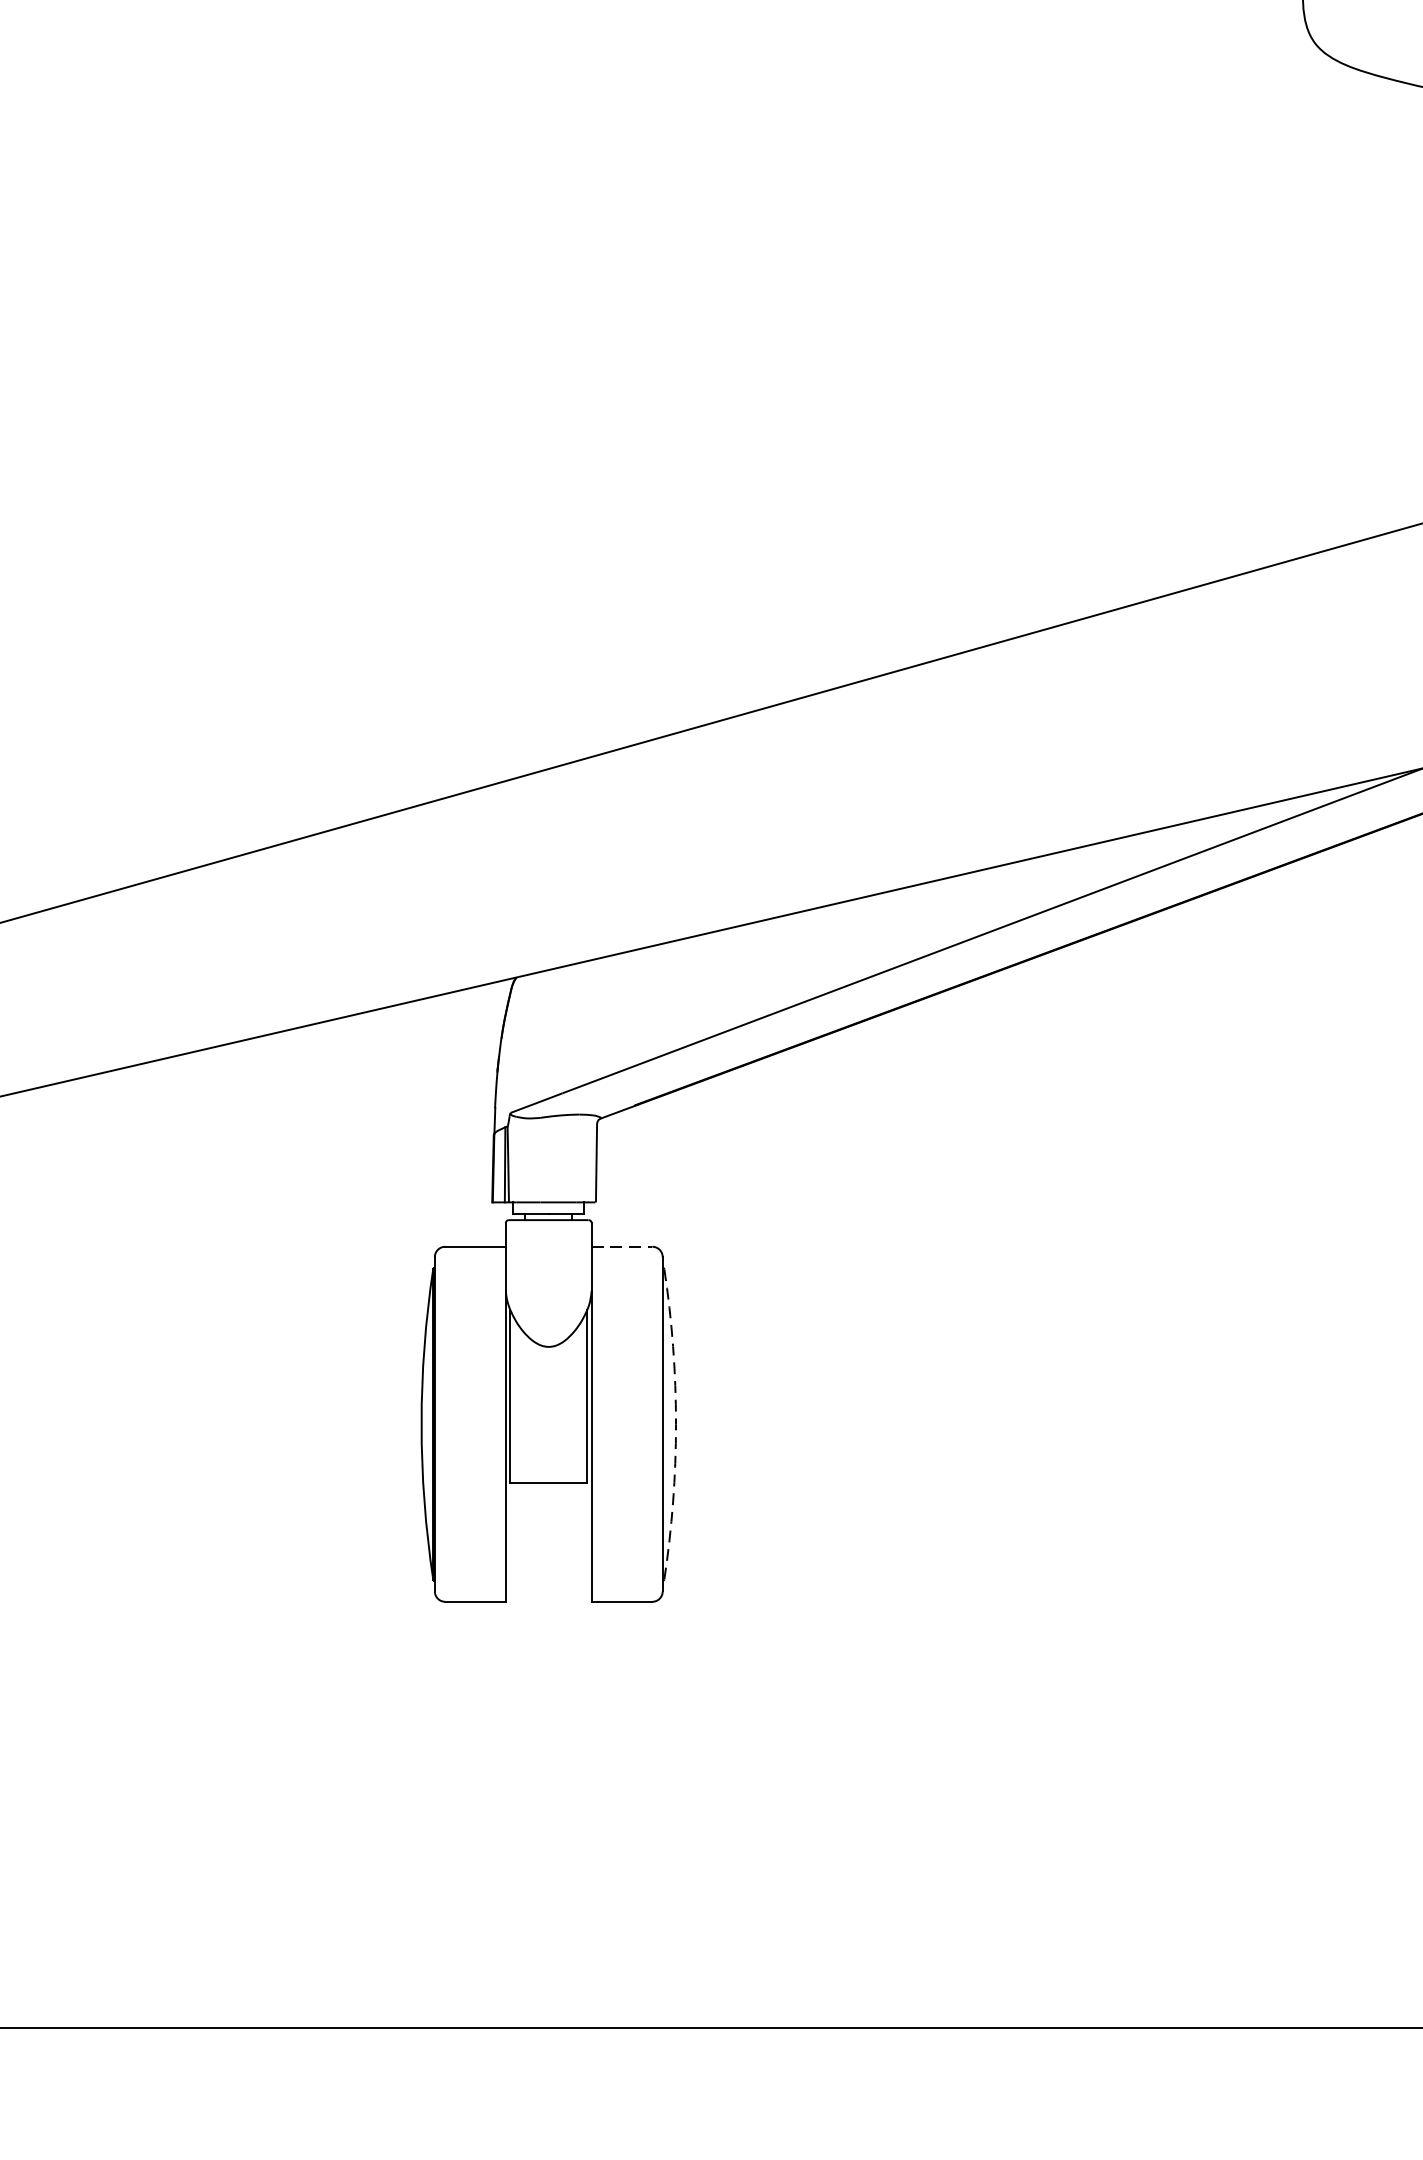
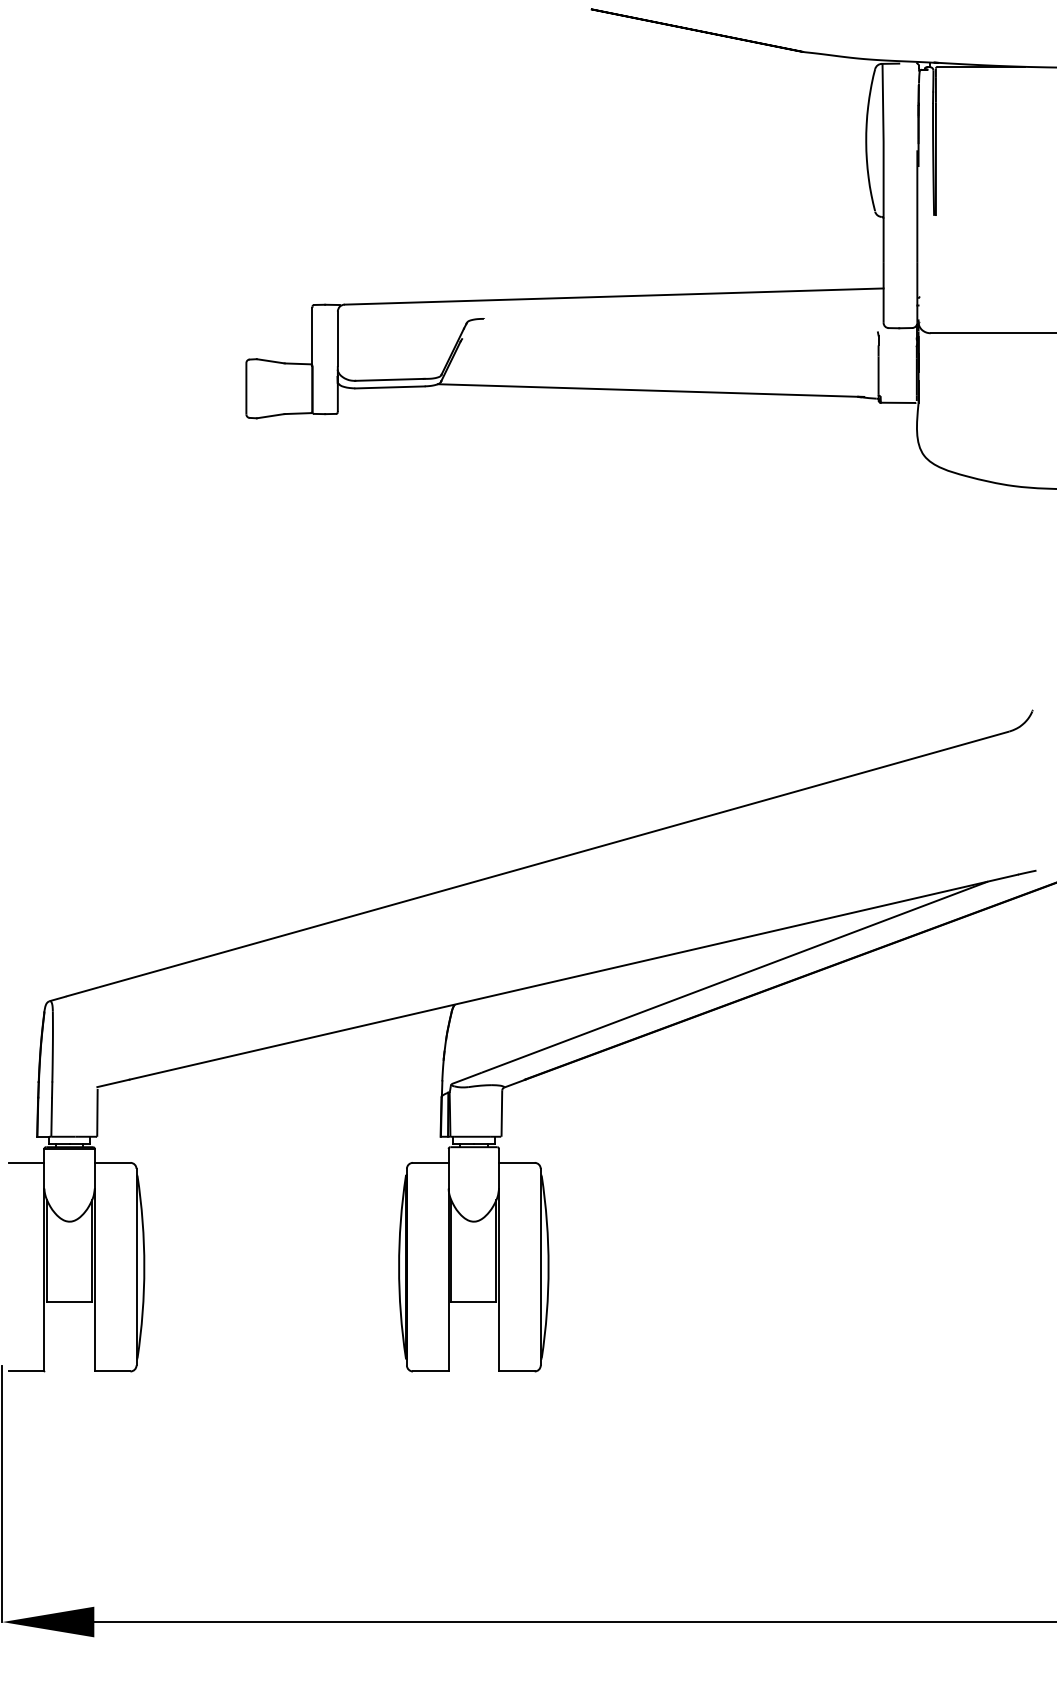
line: (621, 1246) -> (516, 1162), dashed -> solid
arc: (675, 1424) -> (548, 1267), dashed -> solid

